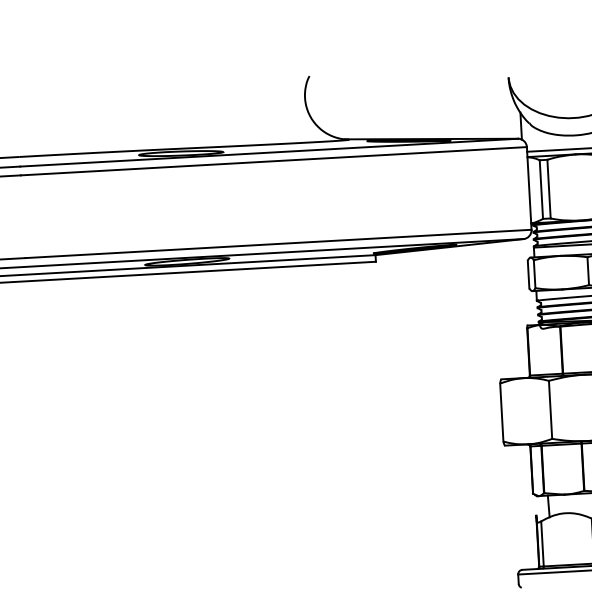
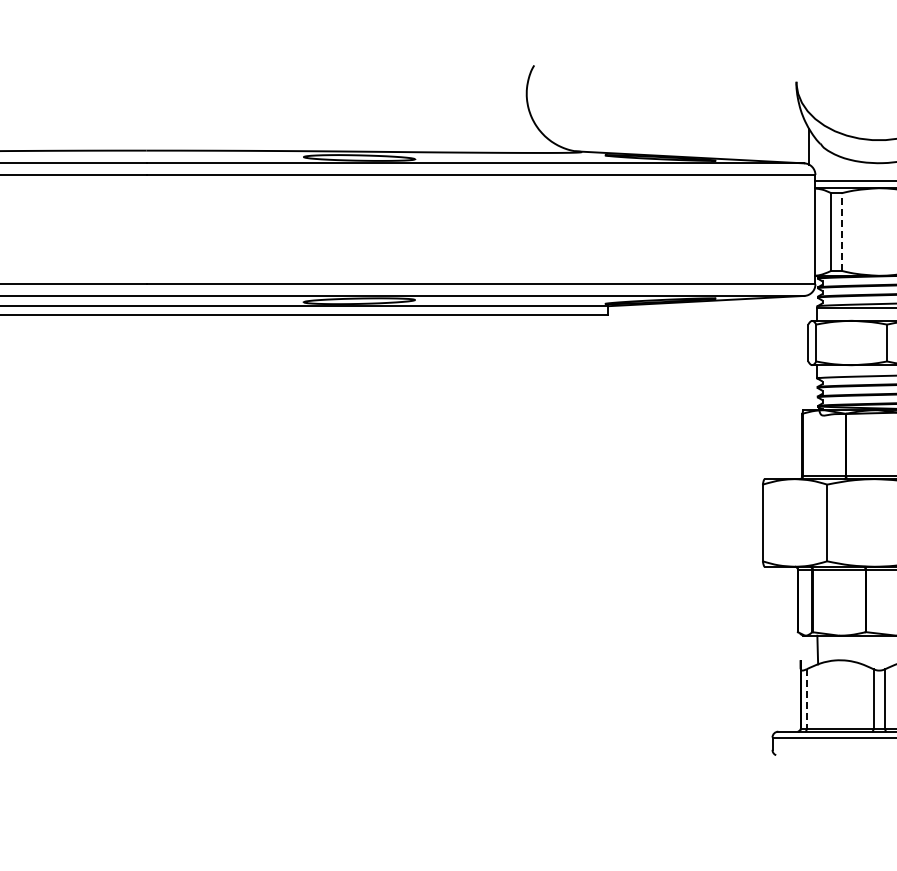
line: (549, 189) -> (841, 232), solid -> dashed
line: (542, 544) -> (806, 699), solid -> dashed

